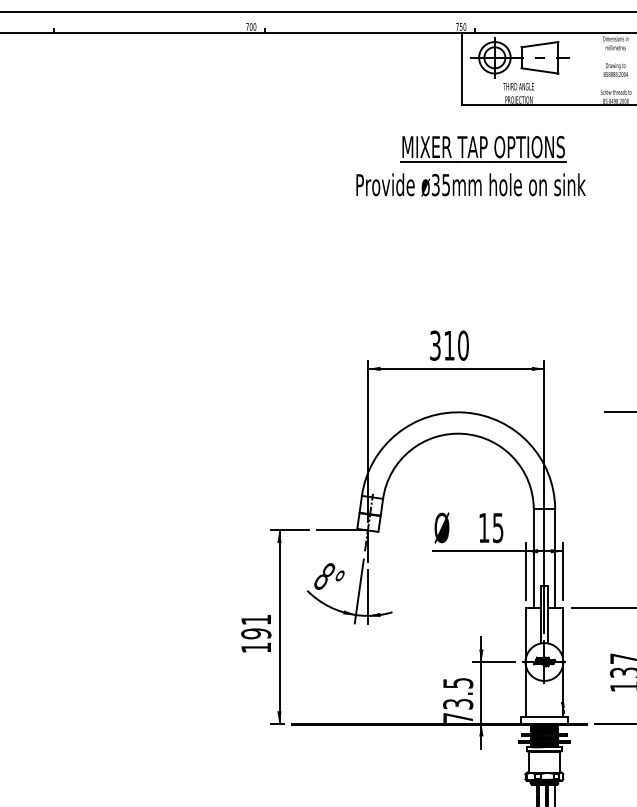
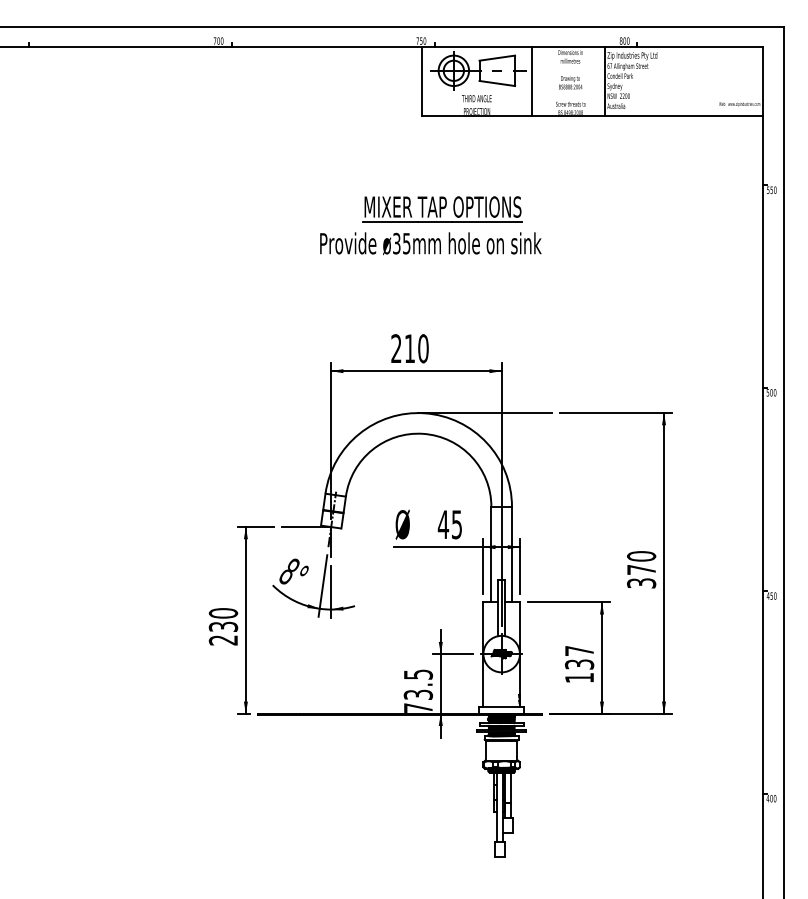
line: (575, 68) -> (531, 81), added
part: (470, 166) -> (430, 225), moved
text: (435, 345) -> (396, 348), 310 -> 210
line: (526, 412) -> (484, 413), added
text: (484, 527) -> (443, 524), 15 -> 45
text: (256, 633) -> (223, 626), 191 -> 230

